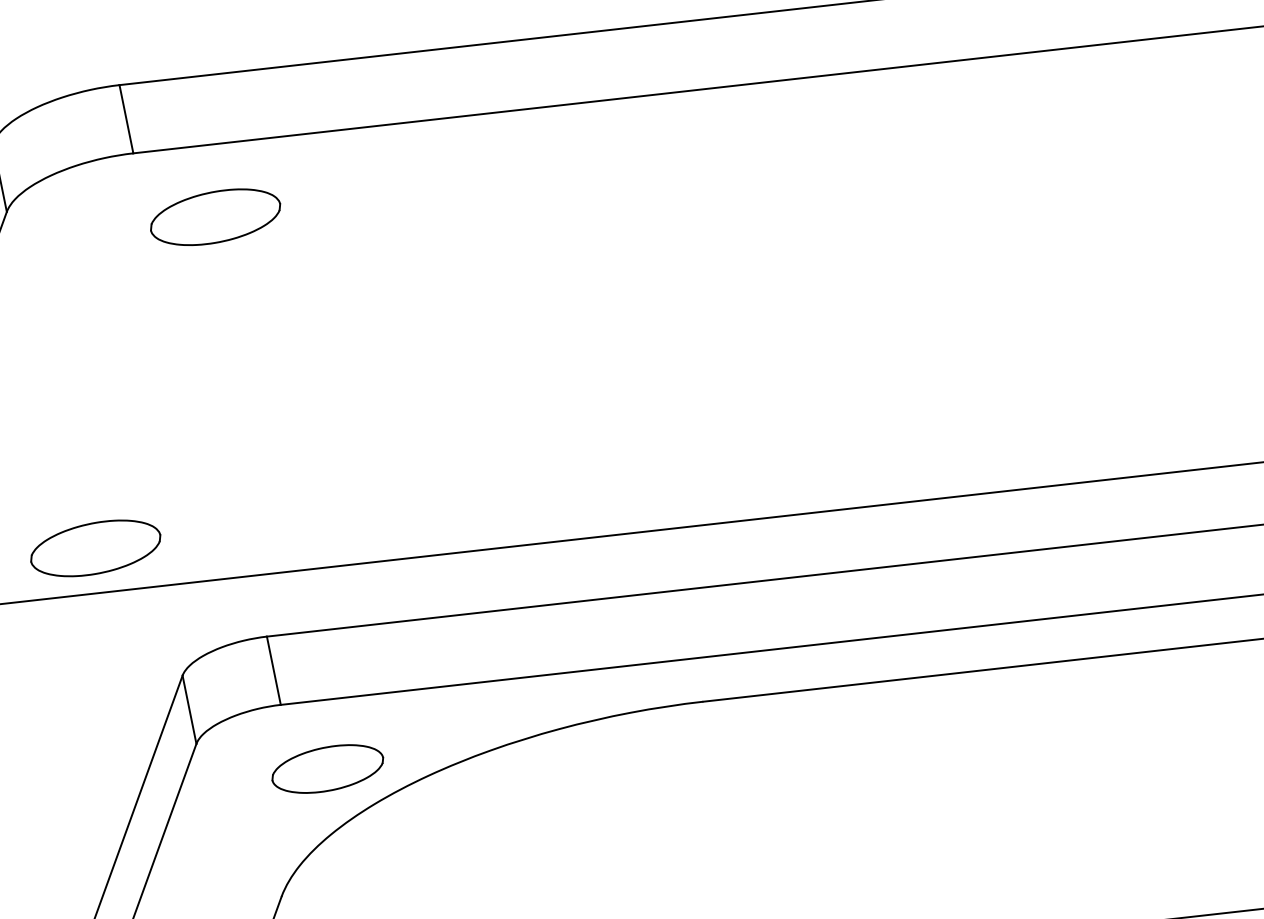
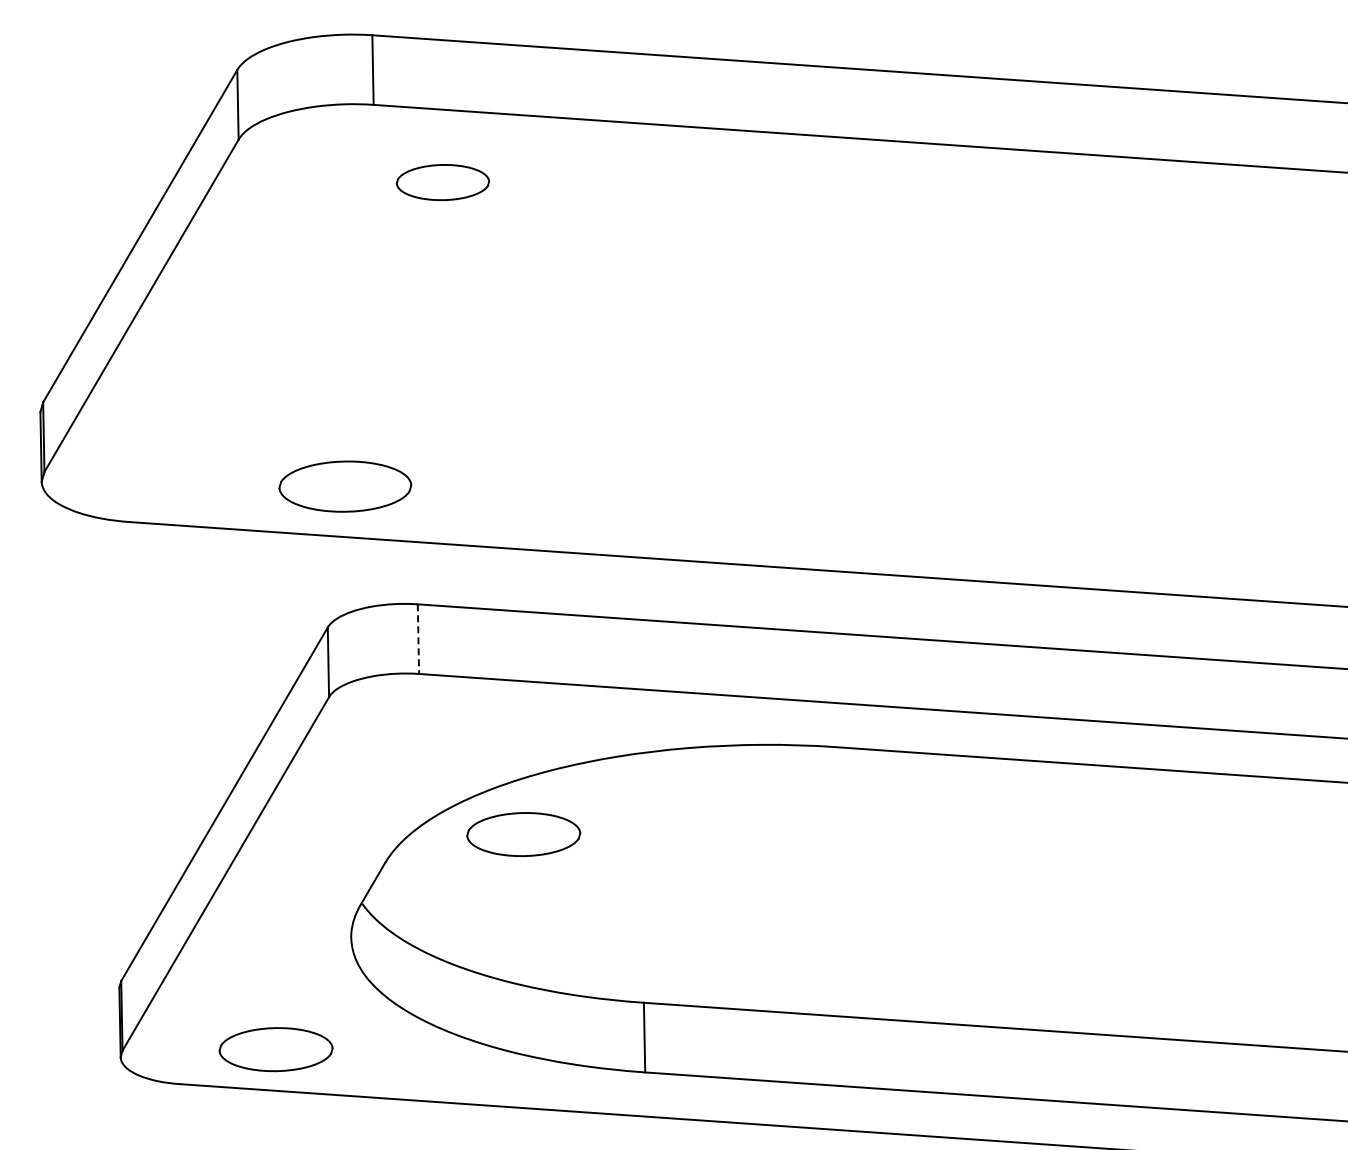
part: (215, 217) -> (442, 182), size x0.7
part: (95, 548) -> (345, 486), moved
line: (273, 671) -> (418, 639), solid -> dashed
part: (327, 769) -> (523, 834), moved

